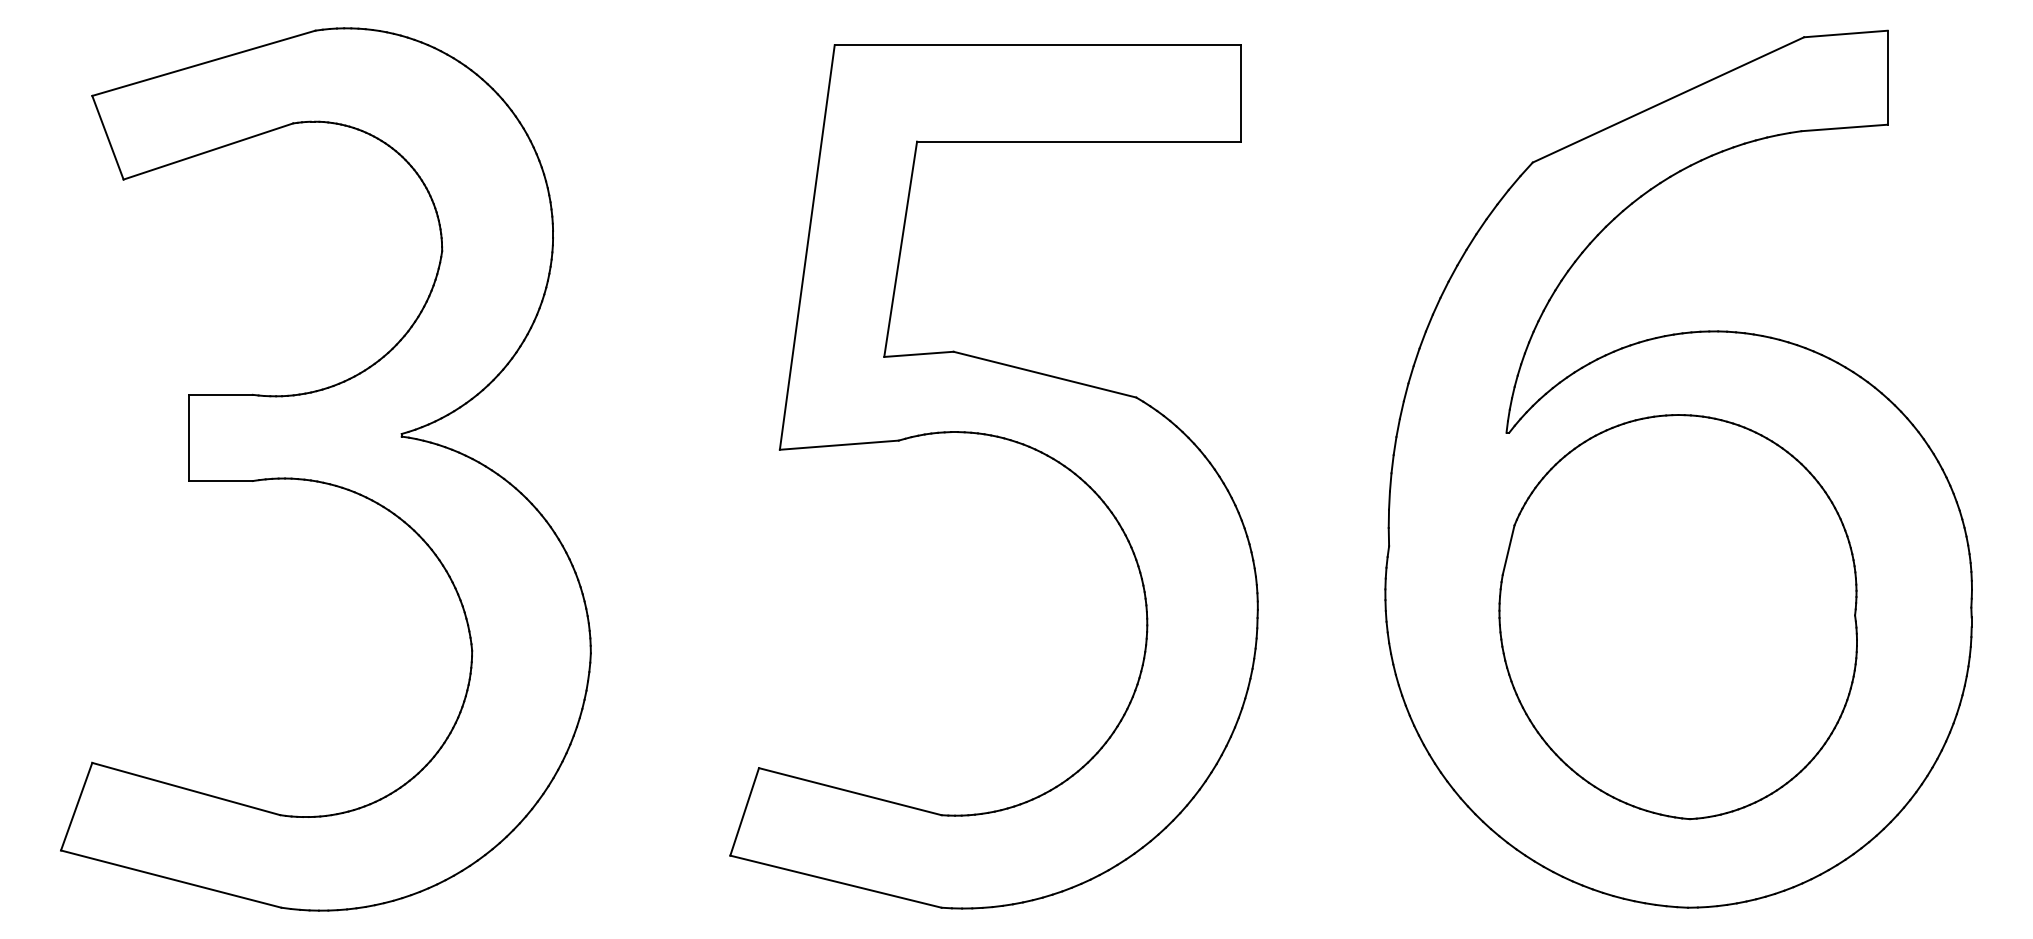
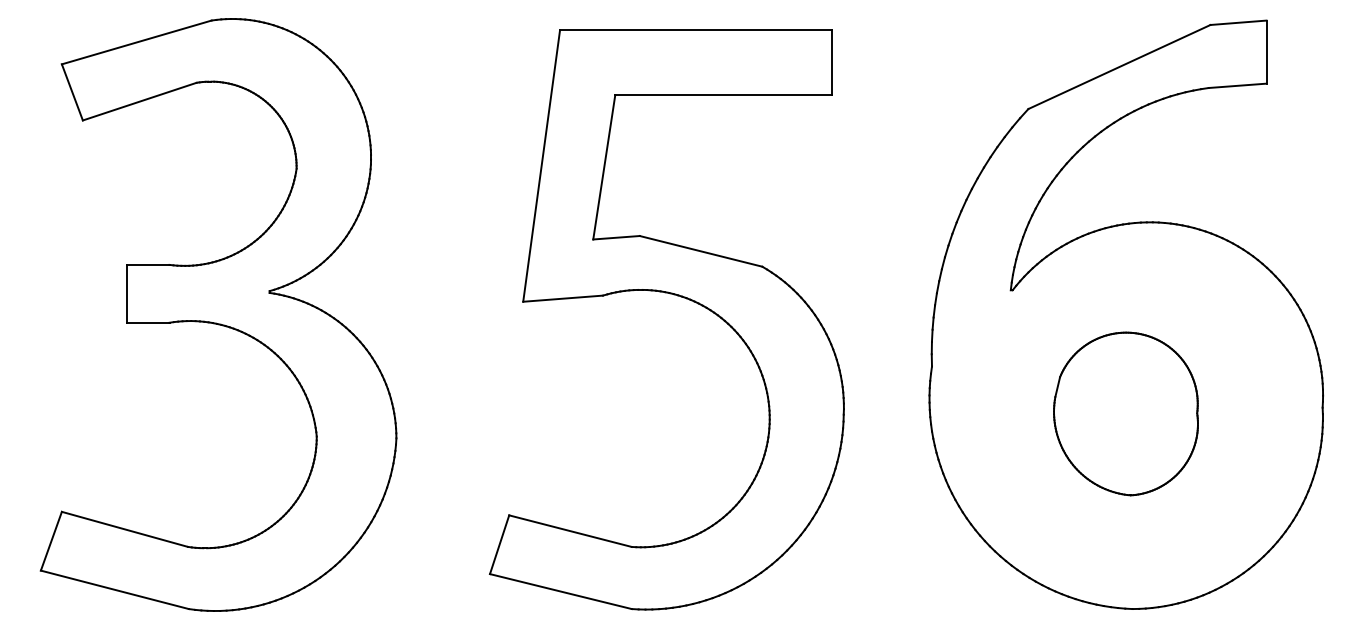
part: (1677, 616) -> (1125, 413), size x0.6

